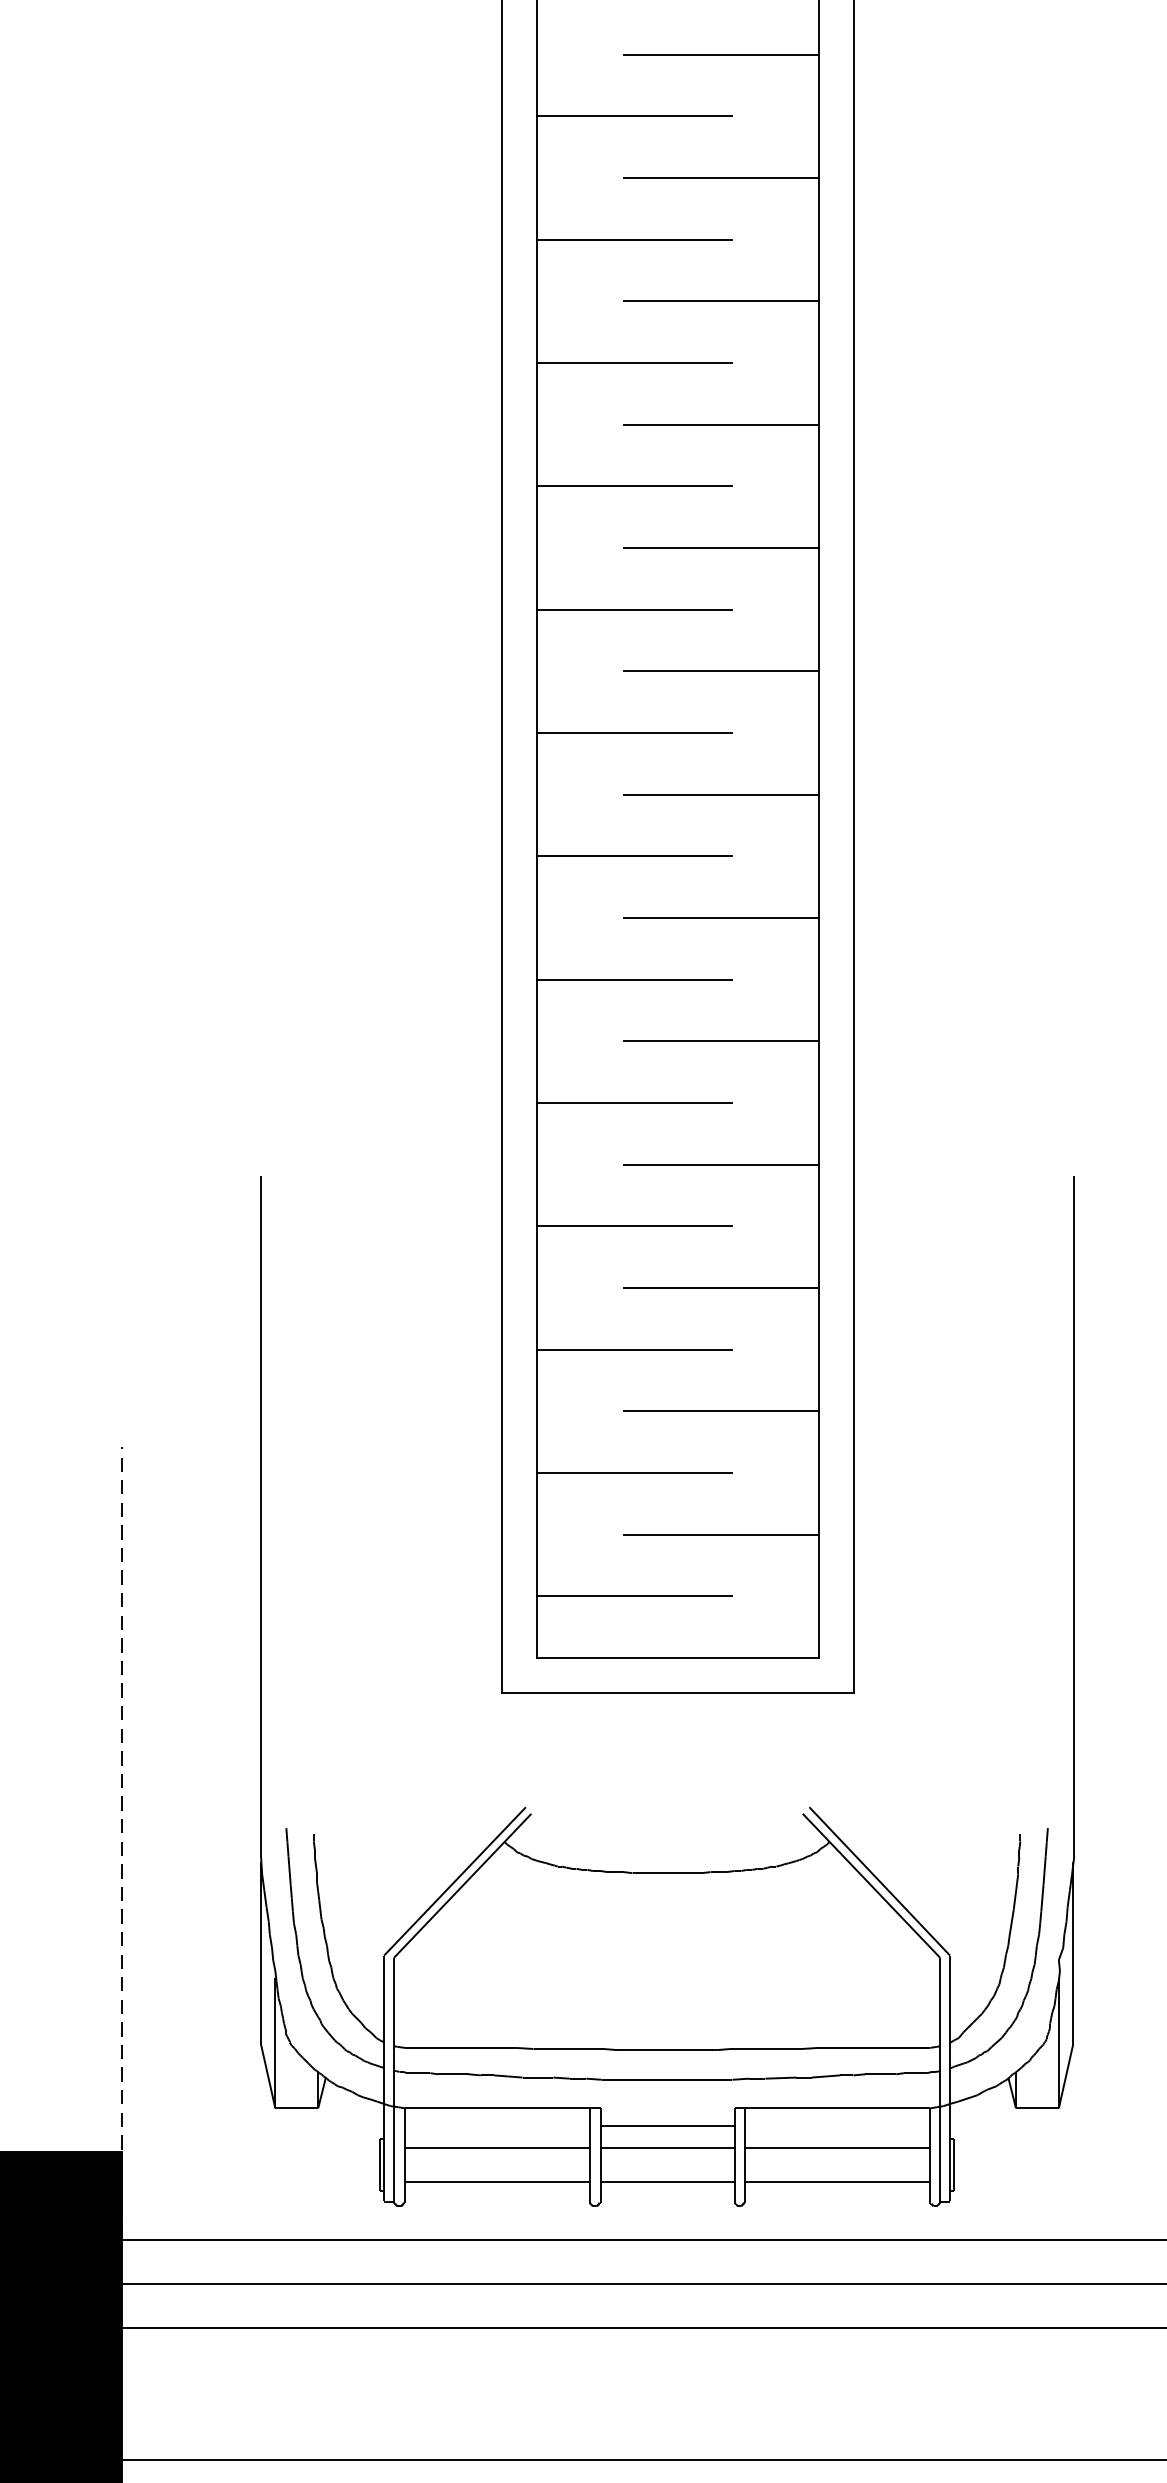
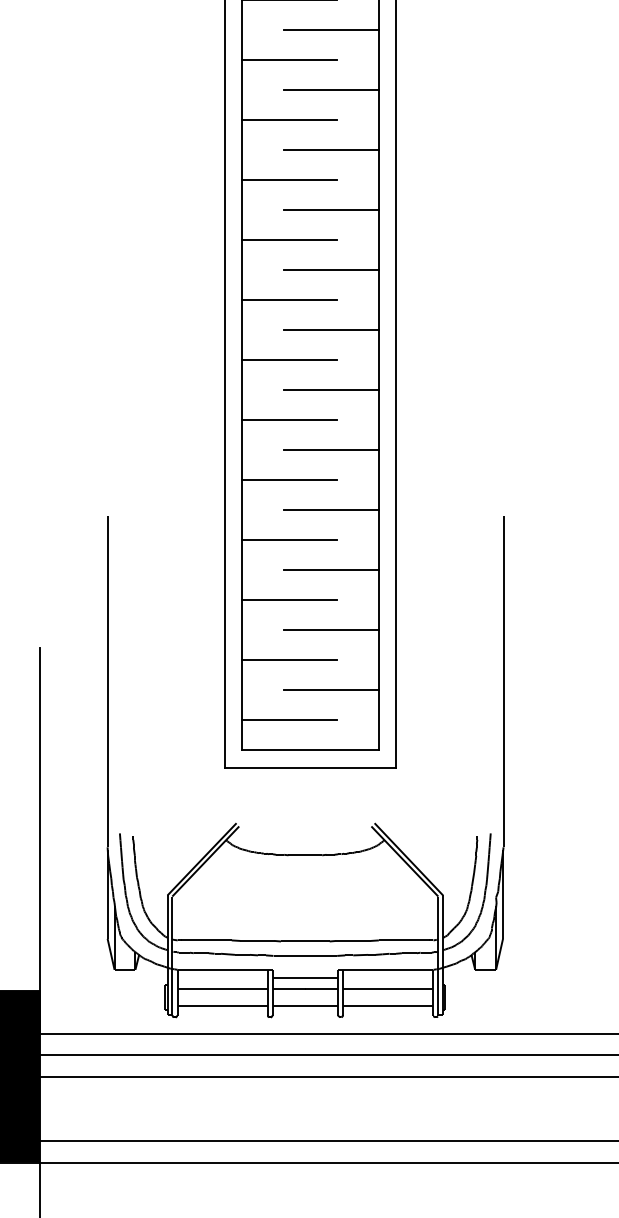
line: (121, 1842) -> (39, 840), dashed -> solid

